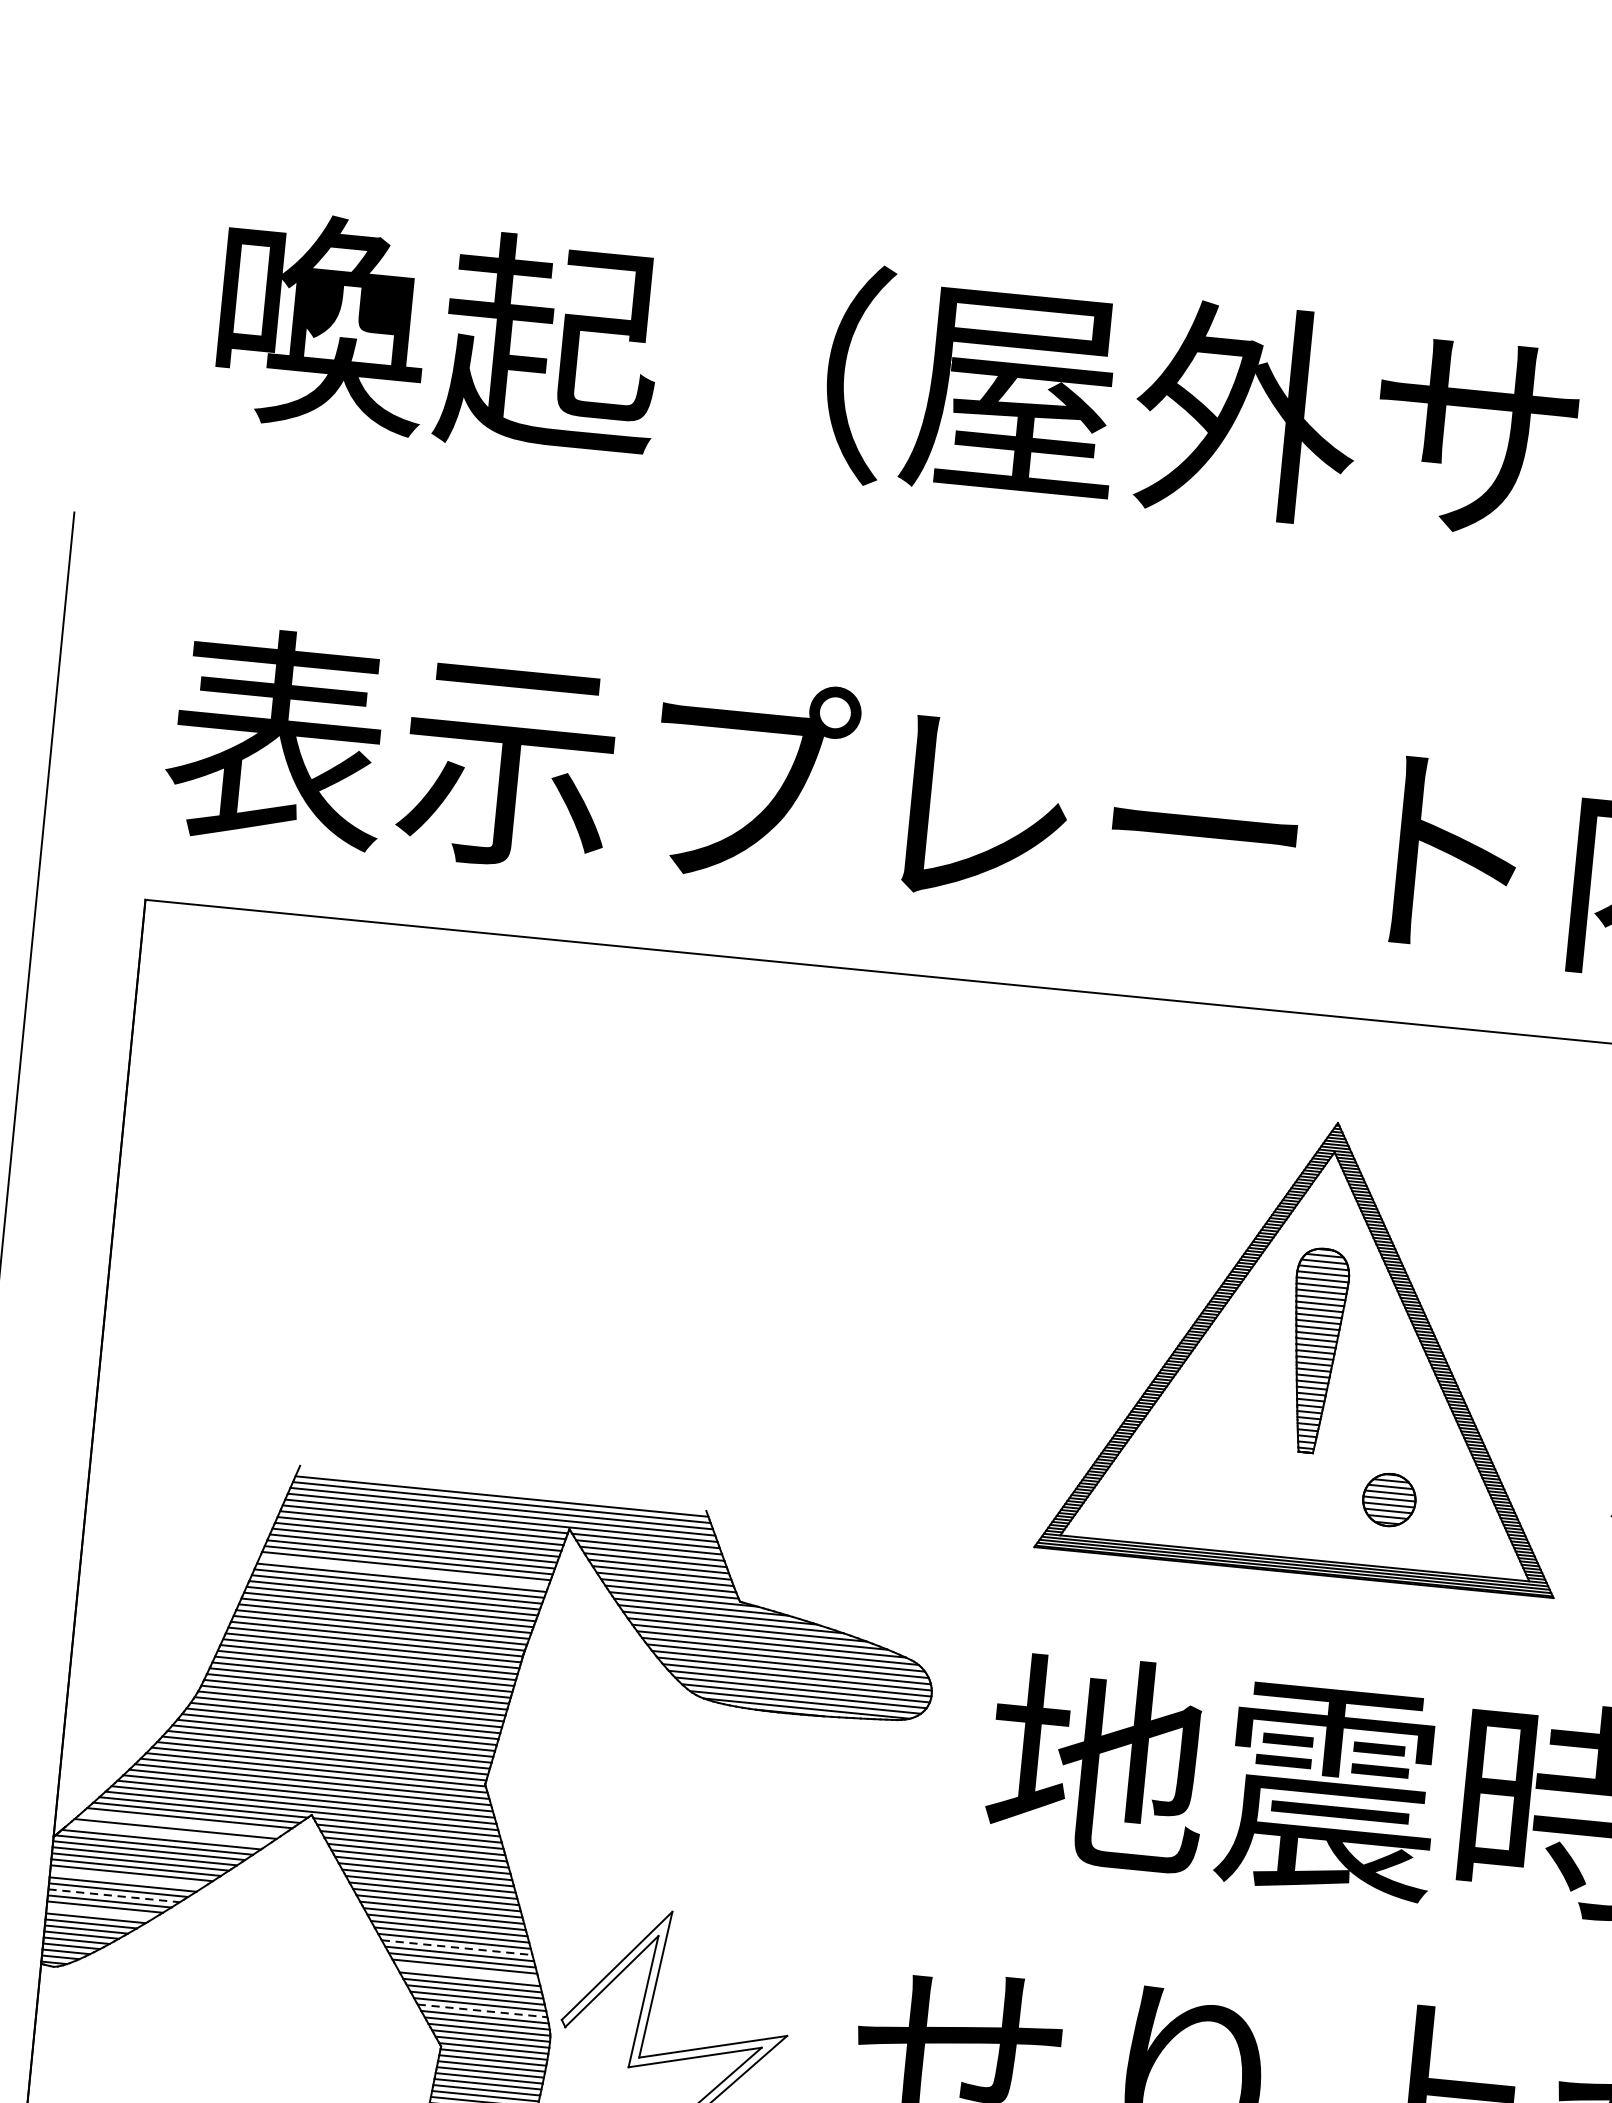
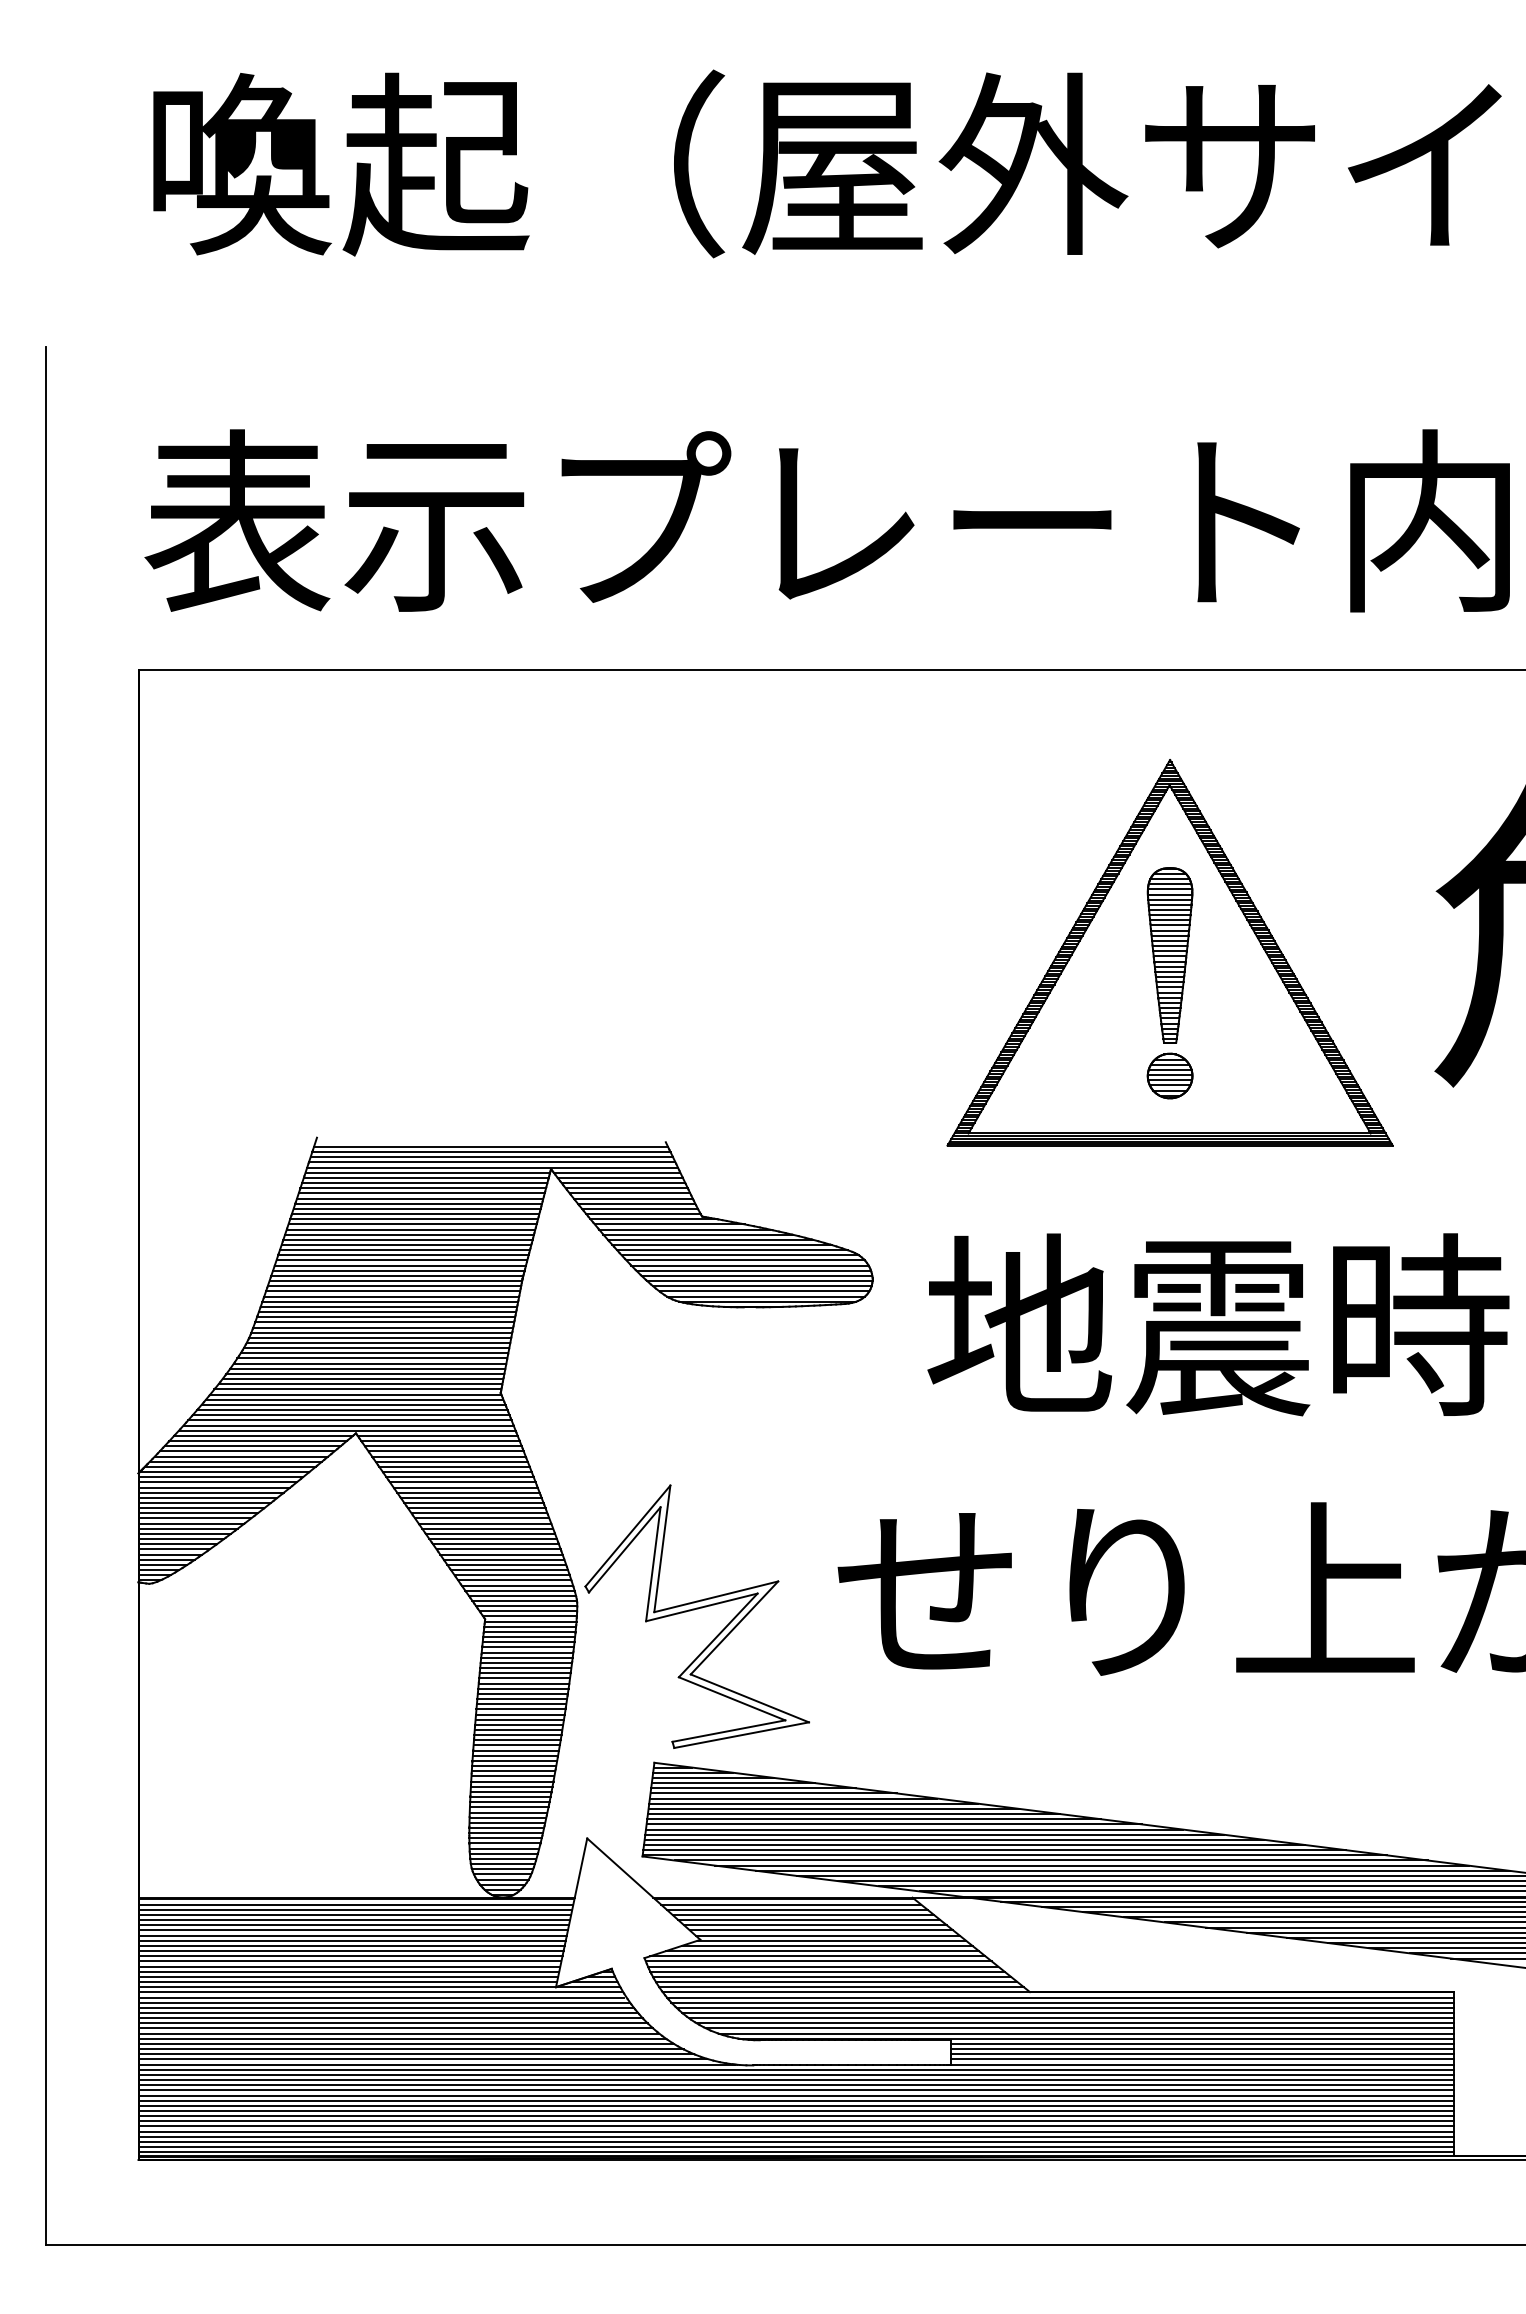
part: (1388, 1499) -> (1169, 1075), moved
line: (404, 1572) -> (414, 1219), added
line: (182, 1823) -> (246, 1451), added
line: (168, 1834) -> (235, 1461), added
line: (127, 1878) -> (204, 1502), added
line: (114, 1895) -> (195, 1518), dashed -> solid
line: (100, 1912) -> (184, 1533), added
line: (457, 1947) -> (490, 1533), dashed -> solid
line: (467, 1972) -> (501, 1554), added
line: (482, 2010) -> (517, 1585), dashed -> solid

